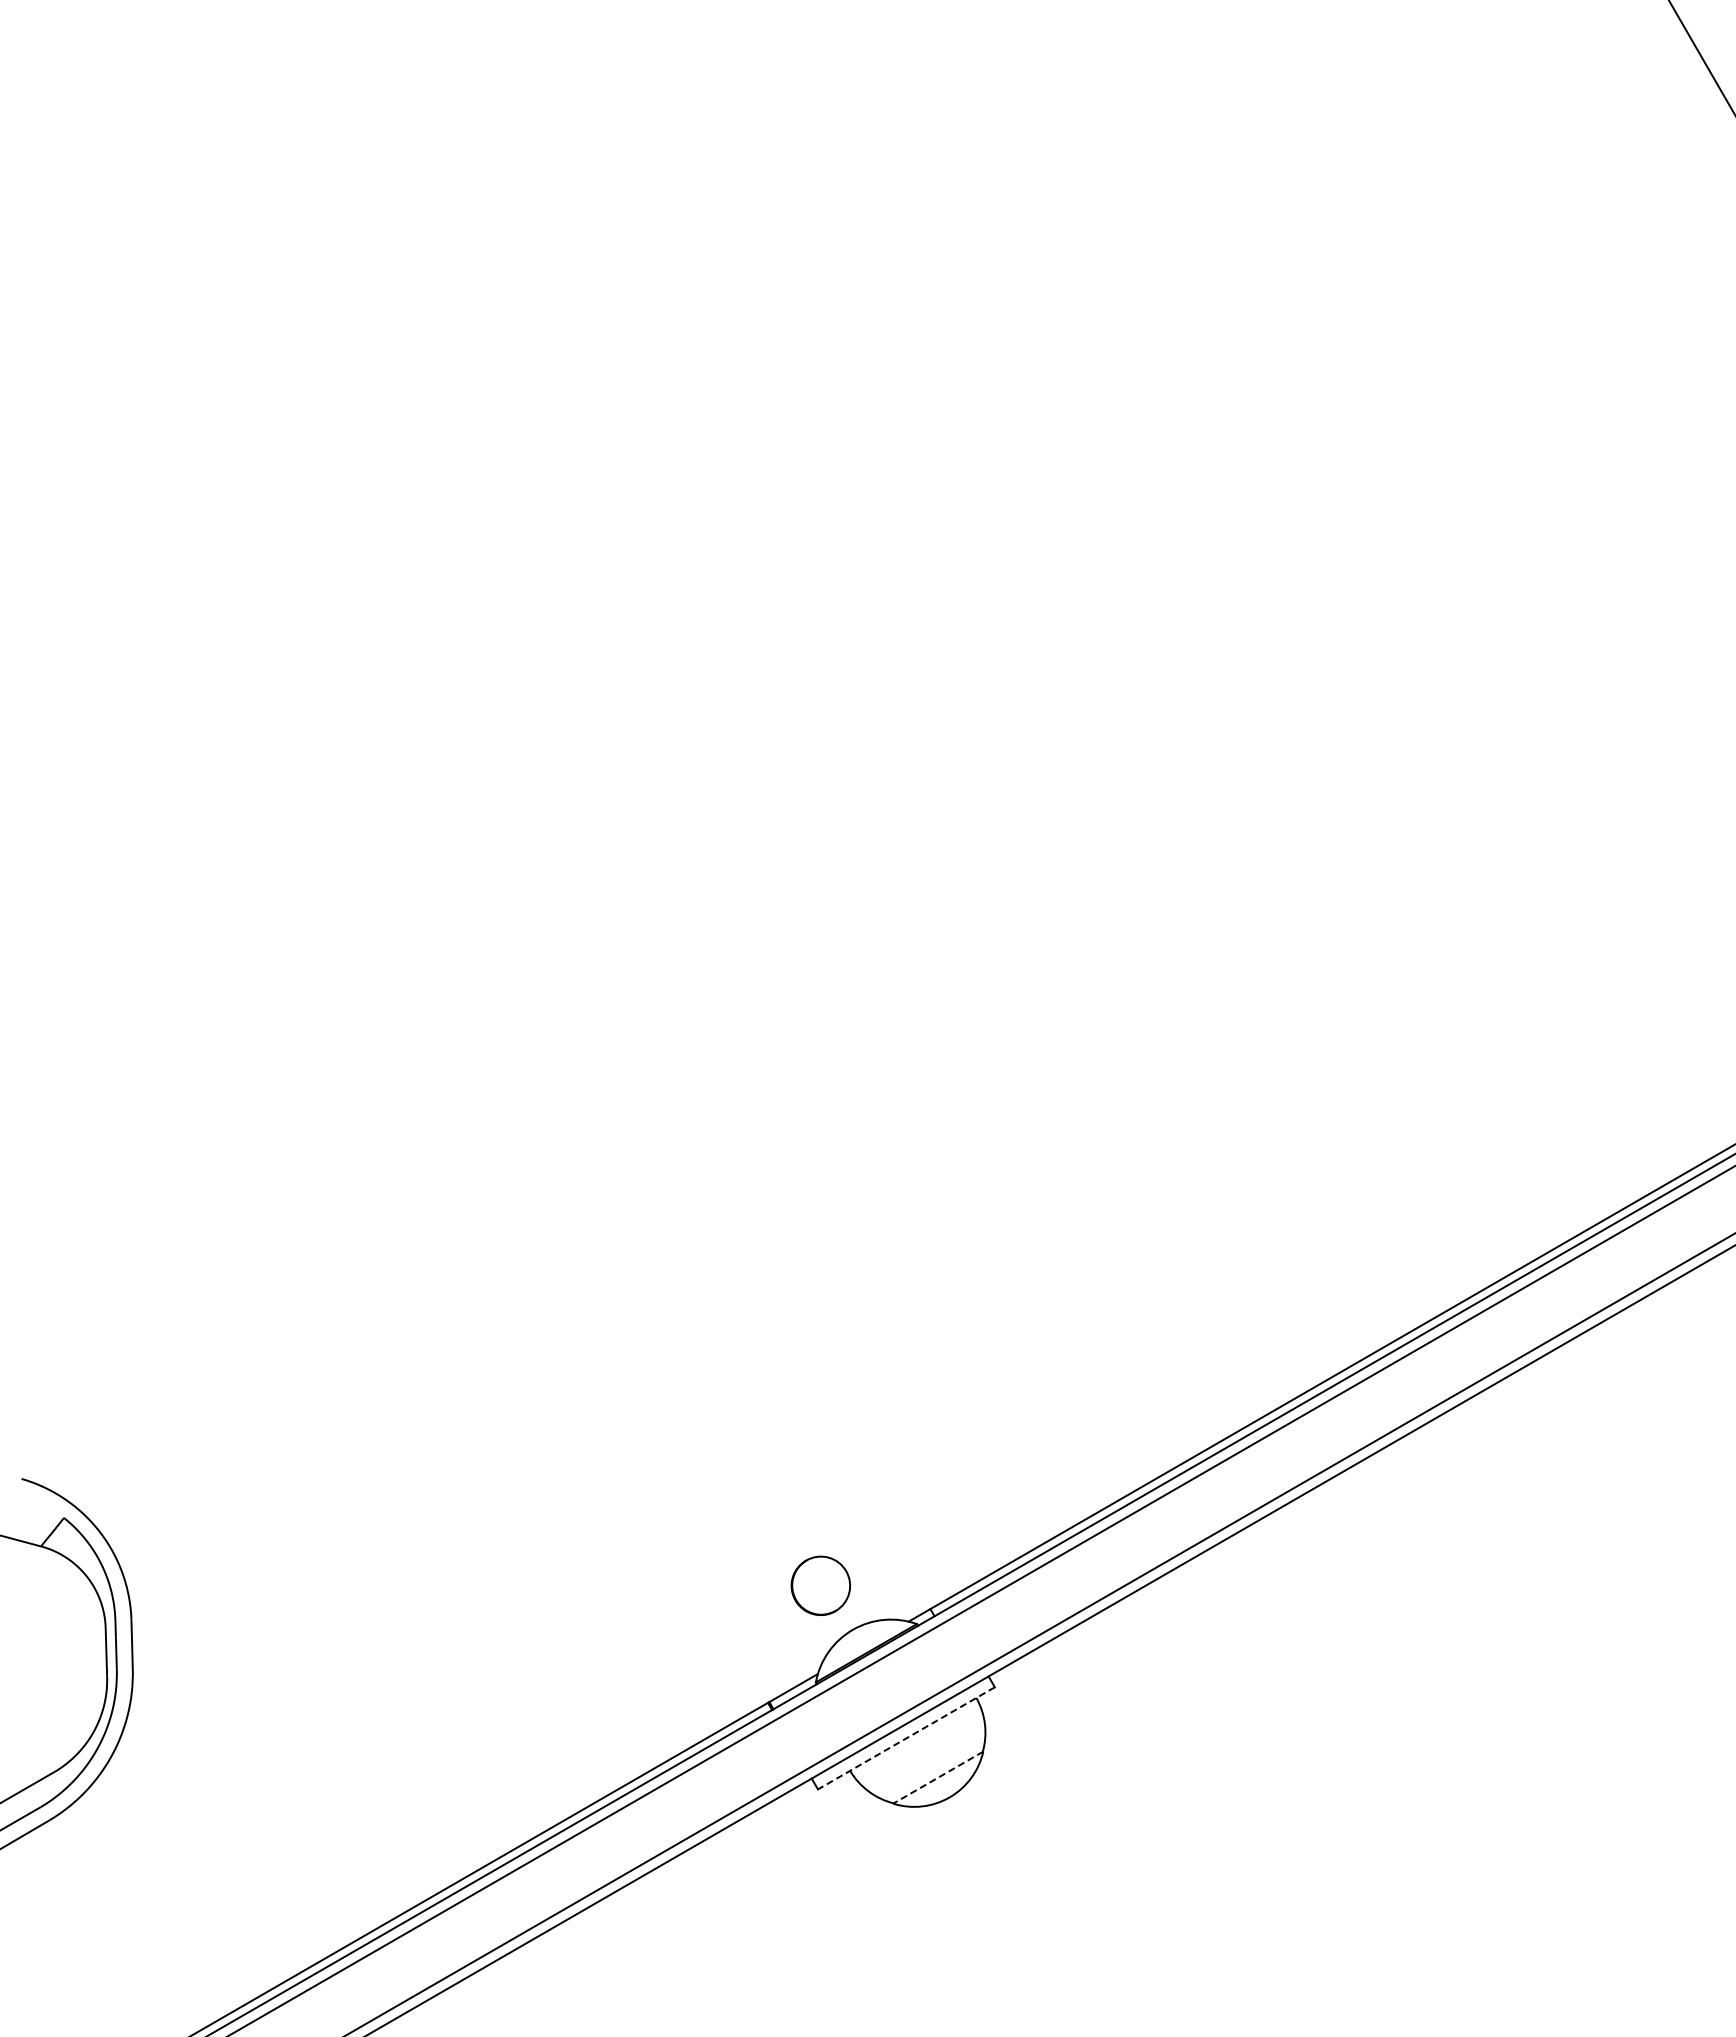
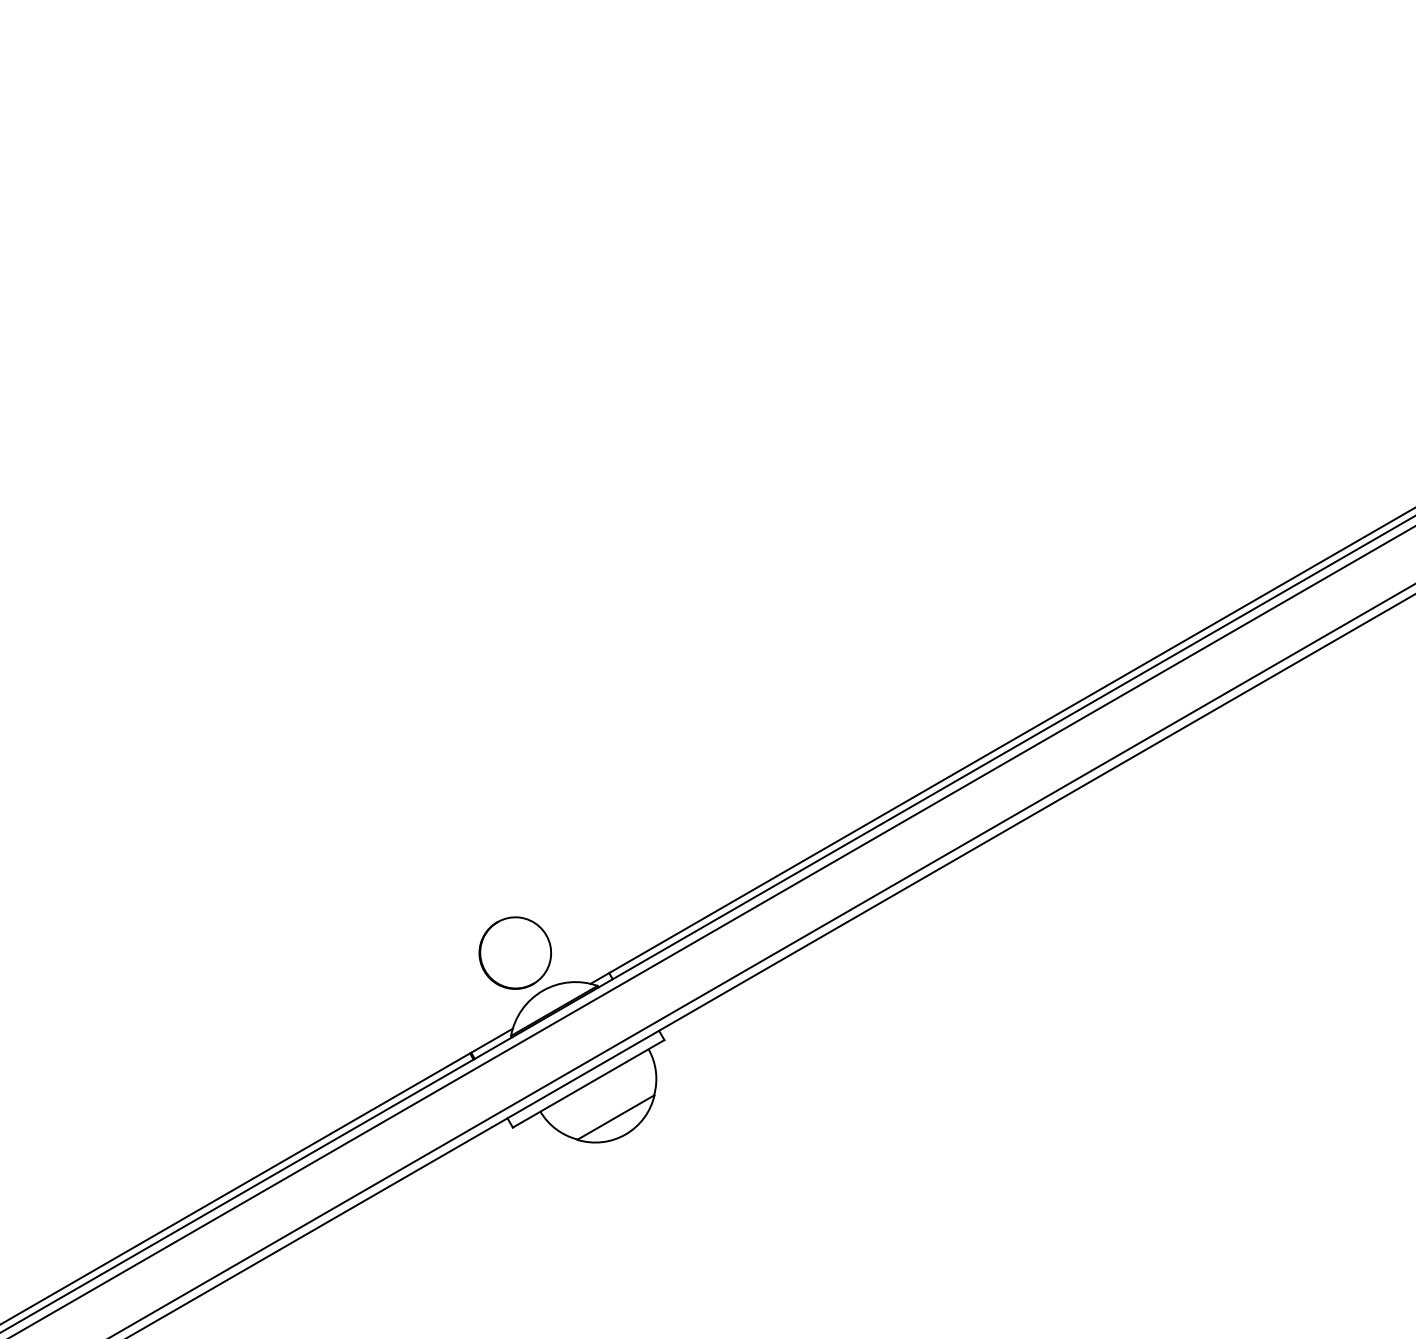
part: (820, 1585) -> (515, 952), size x1.43
line: (905, 1738) -> (587, 1083), dashed -> solid
line: (937, 1777) -> (615, 1117), dashed -> solid

